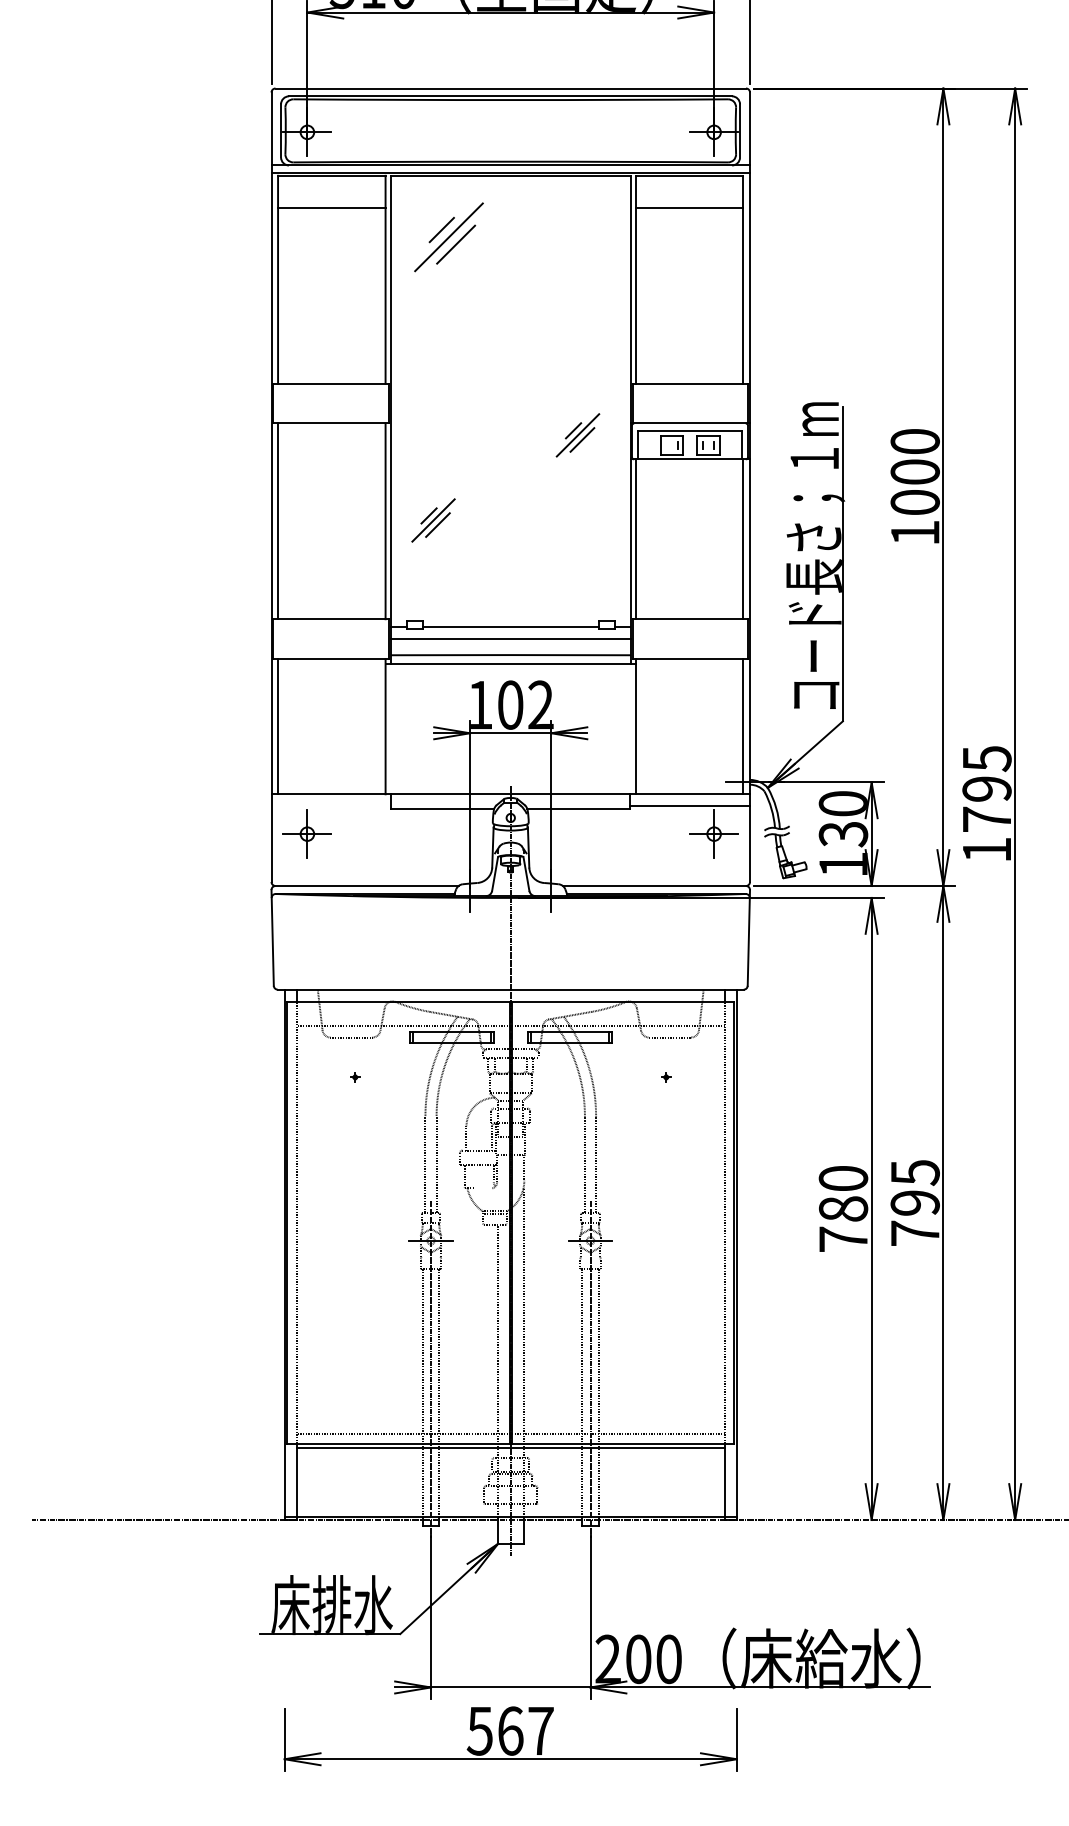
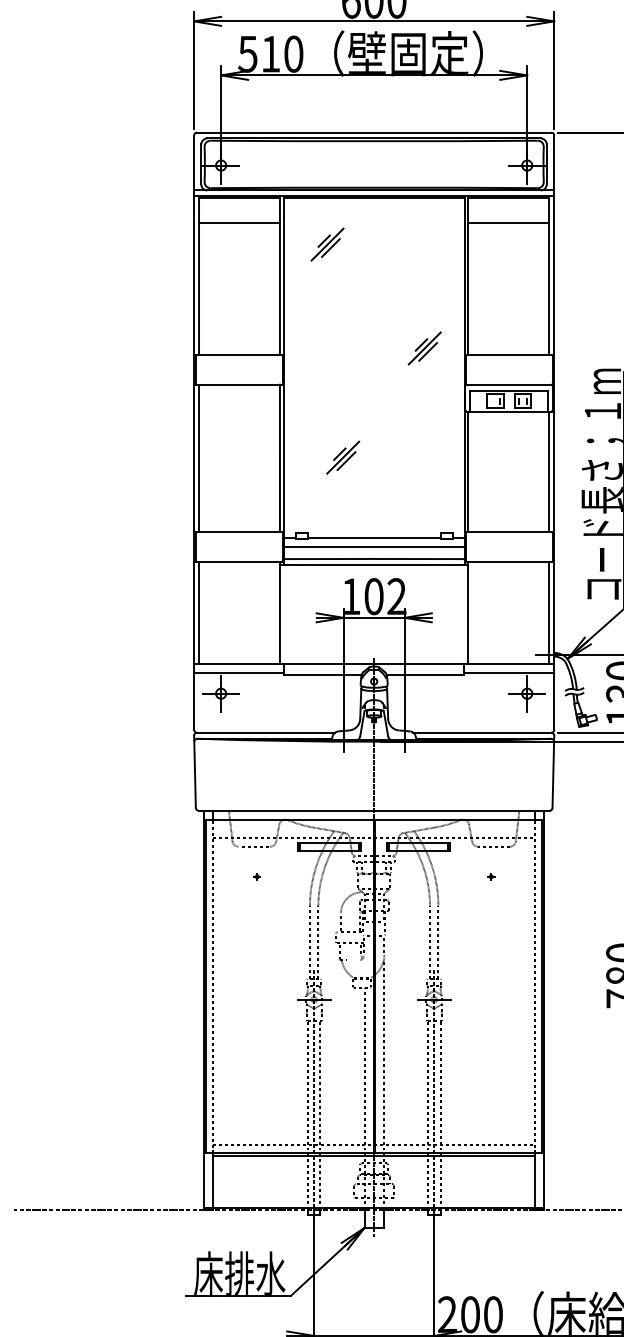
part: (448, 237) -> (327, 244), size x0.62
part: (577, 435) -> (424, 348), moved
part: (433, 520) -> (343, 457), moved
line: (331, 806) -> (239, 672), added

